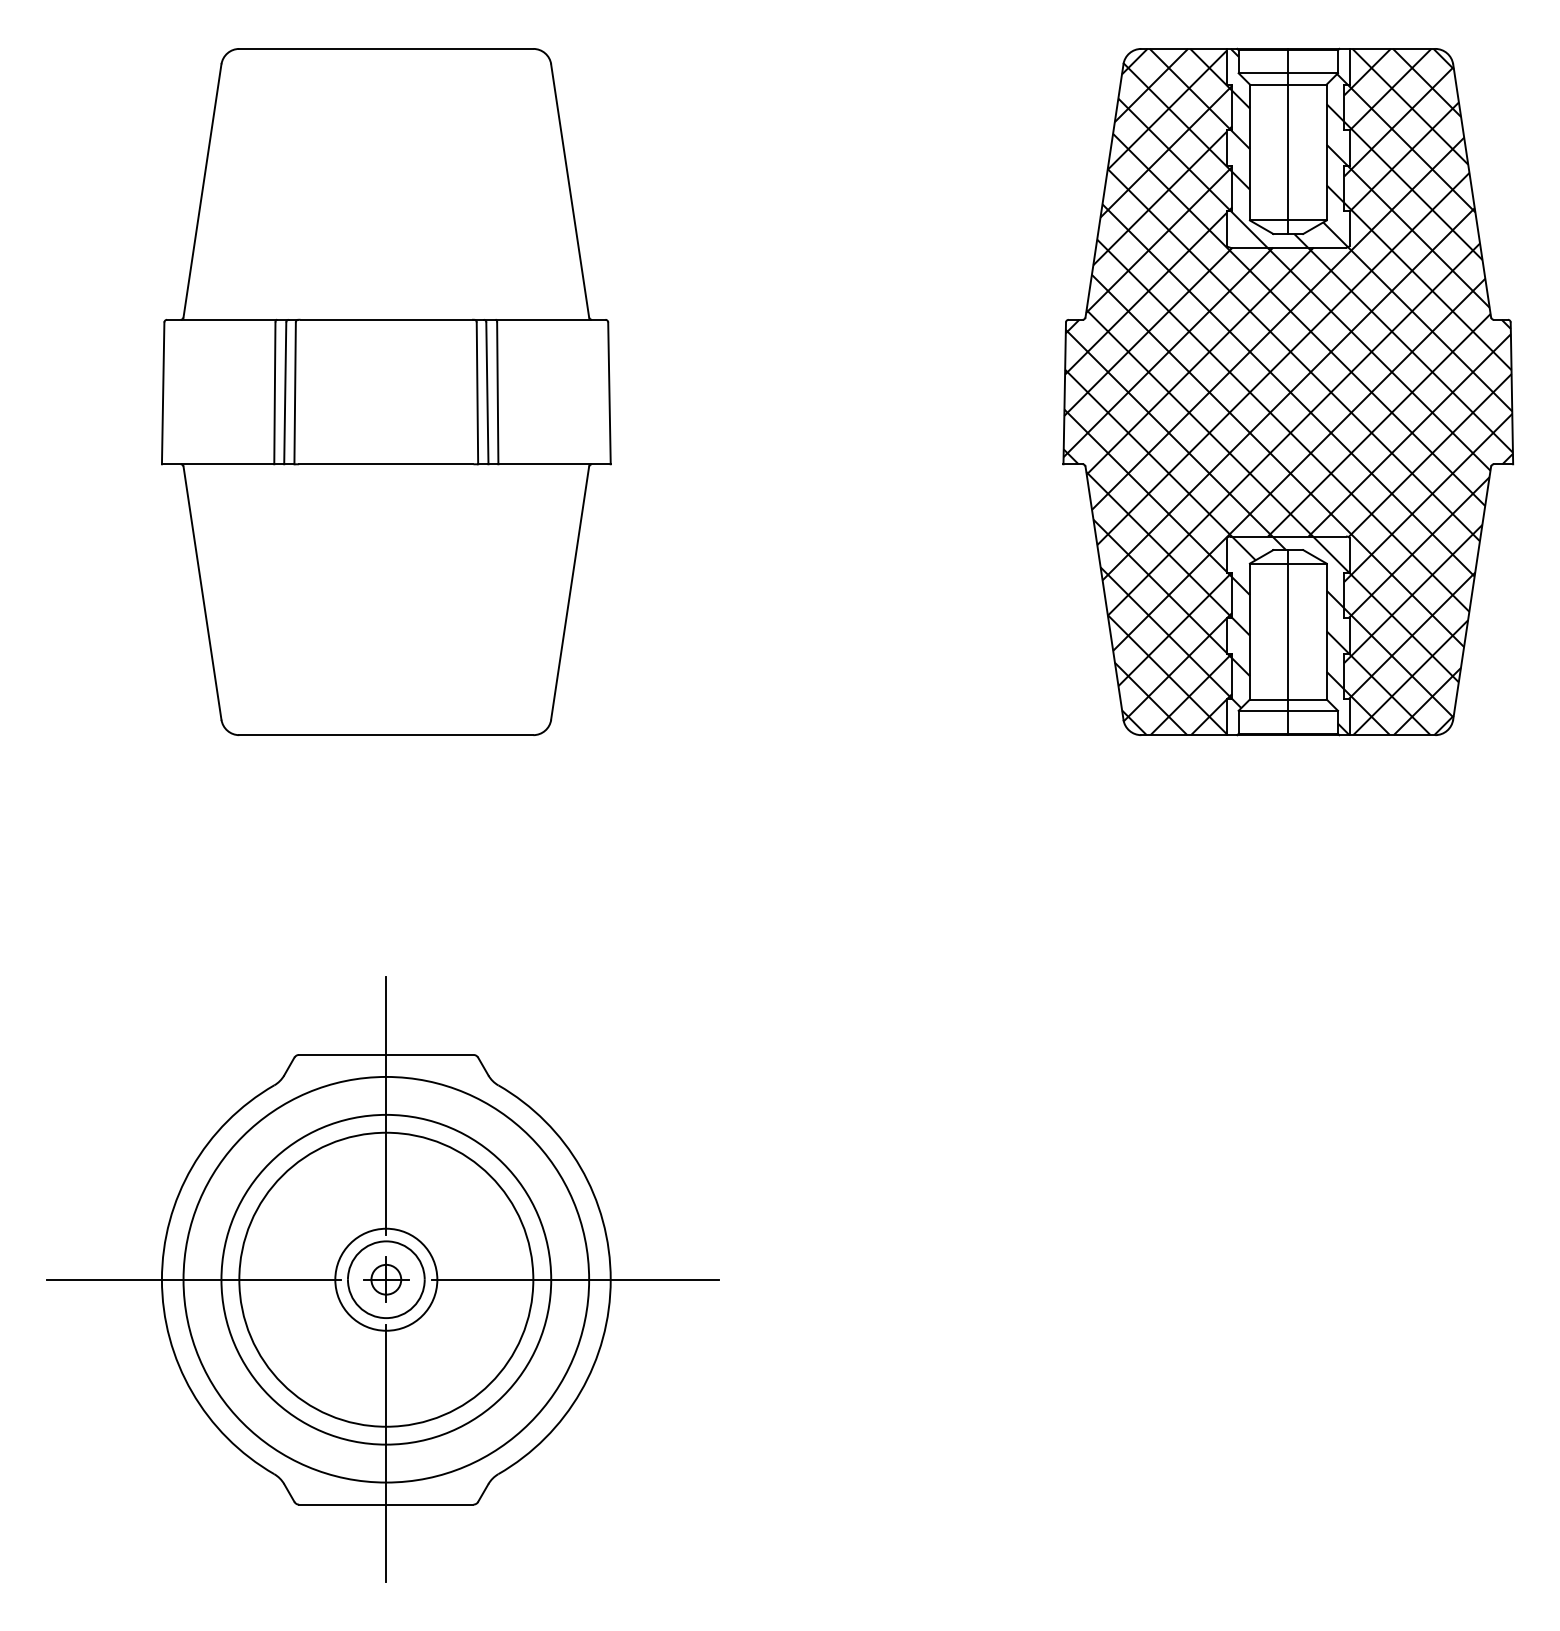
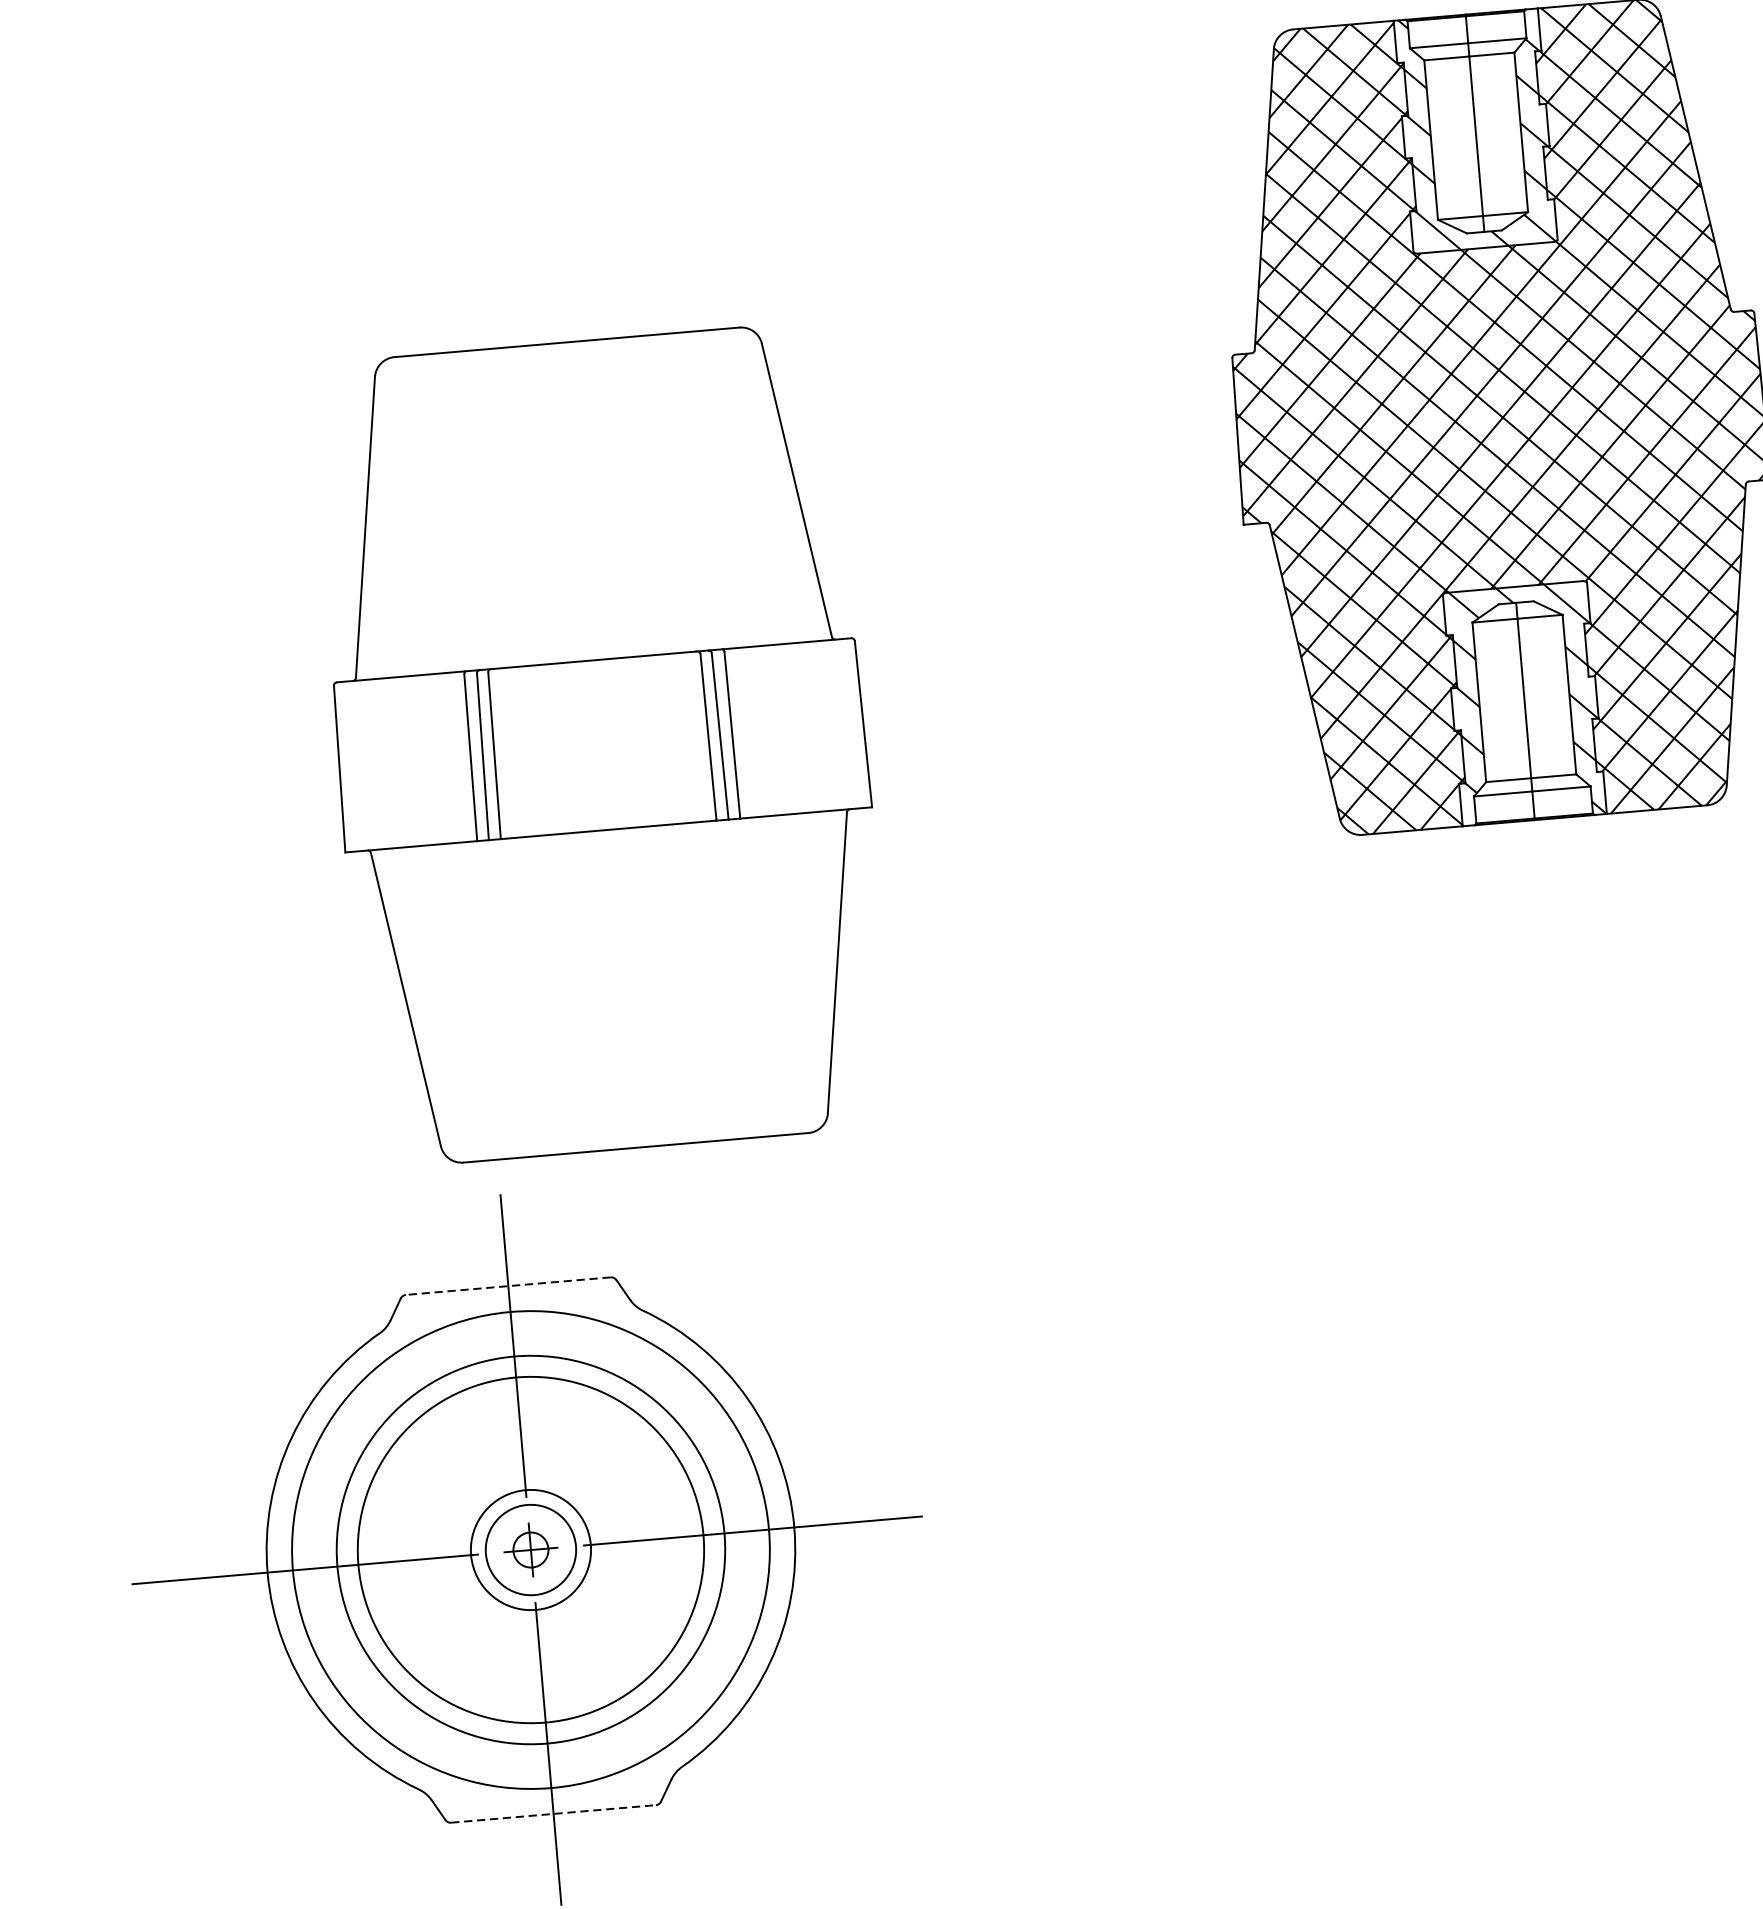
part: (386, 391) -> (601, 744), moved
line: (385, 1054) -> (507, 1285), solid -> dashed
line: (386, 1504) -> (553, 1813), solid -> dashed

